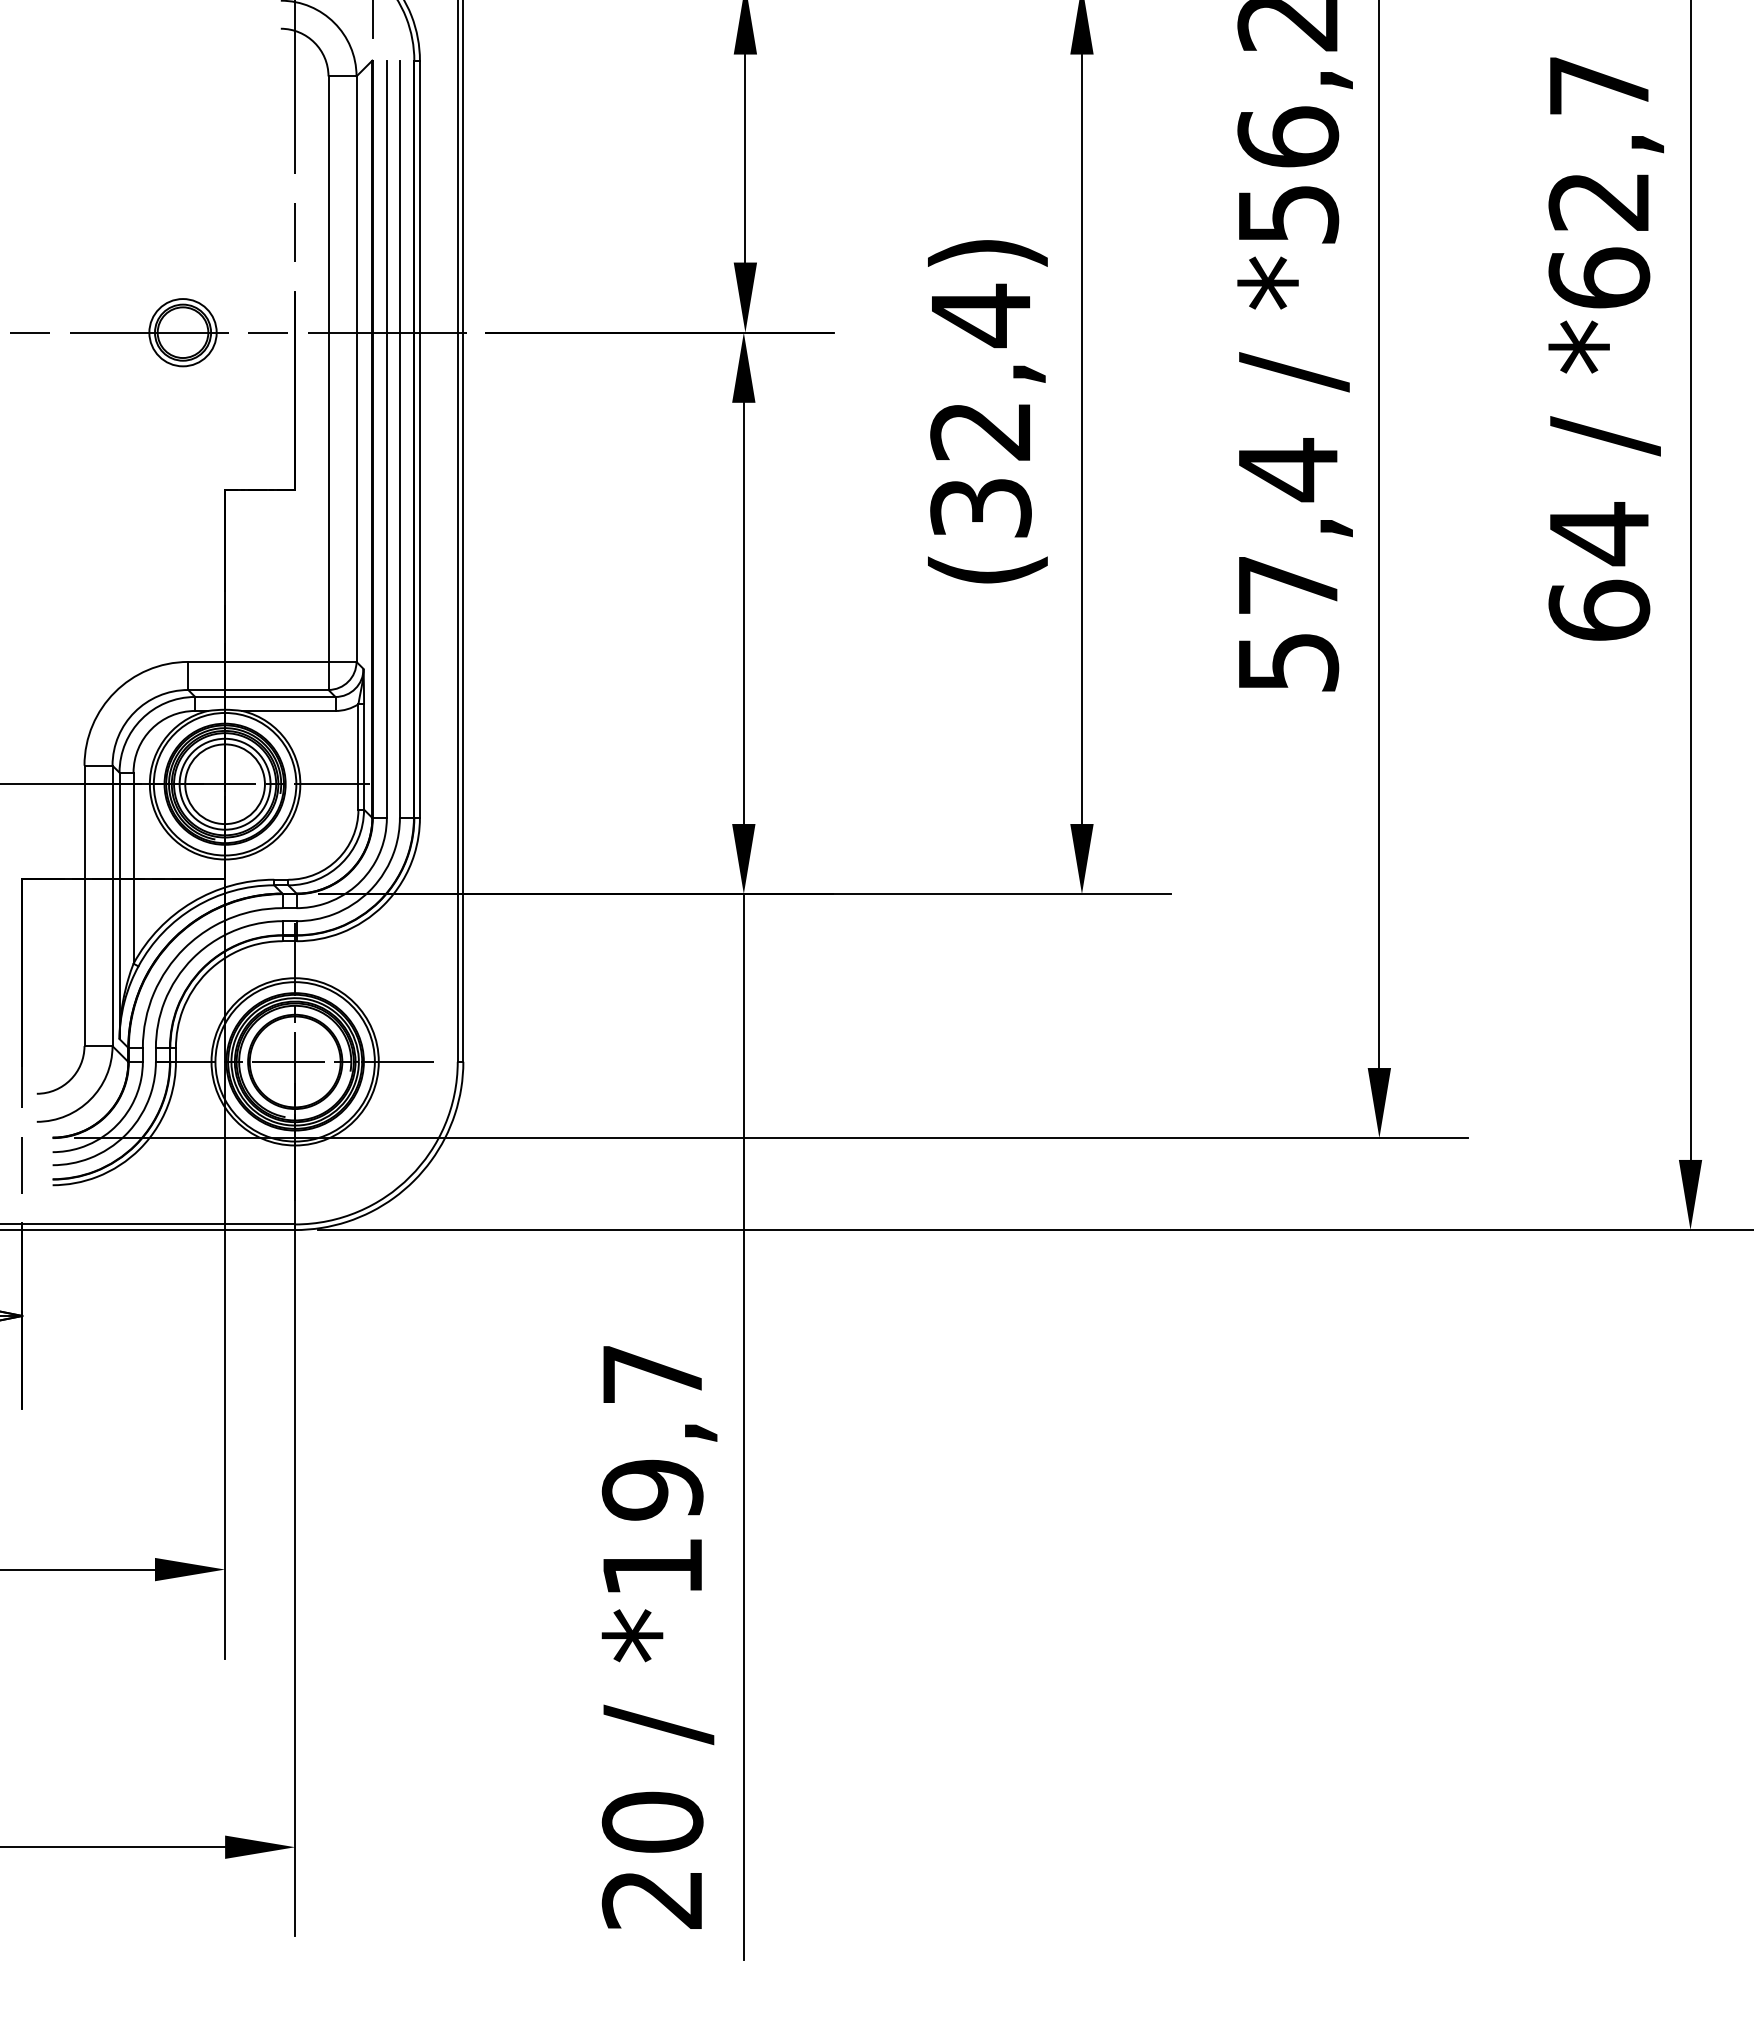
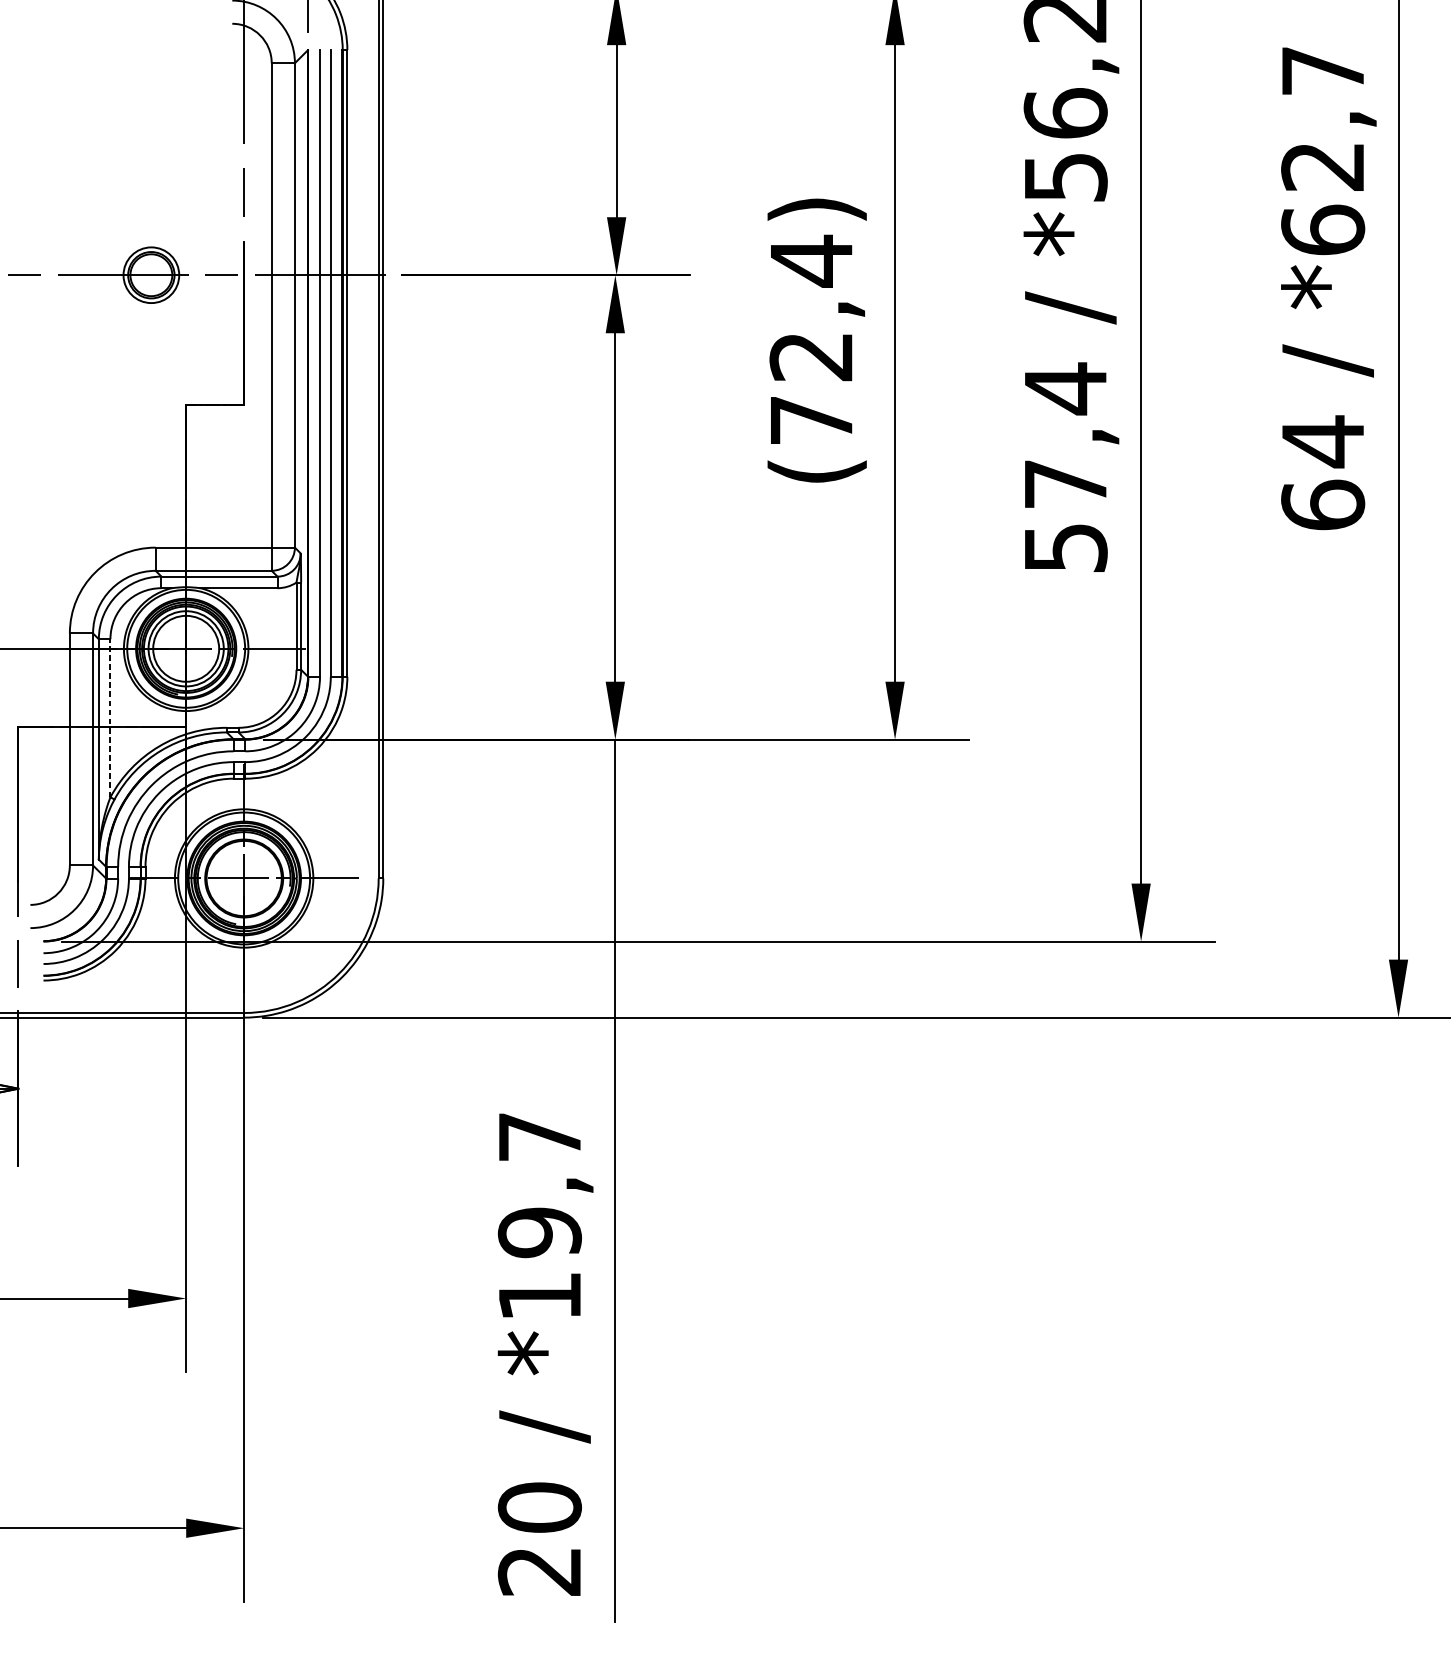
text: (980, 508) -> (811, 420), (32,4) -> (72,4)
line: (133, 868) -> (110, 718), solid -> dashed

